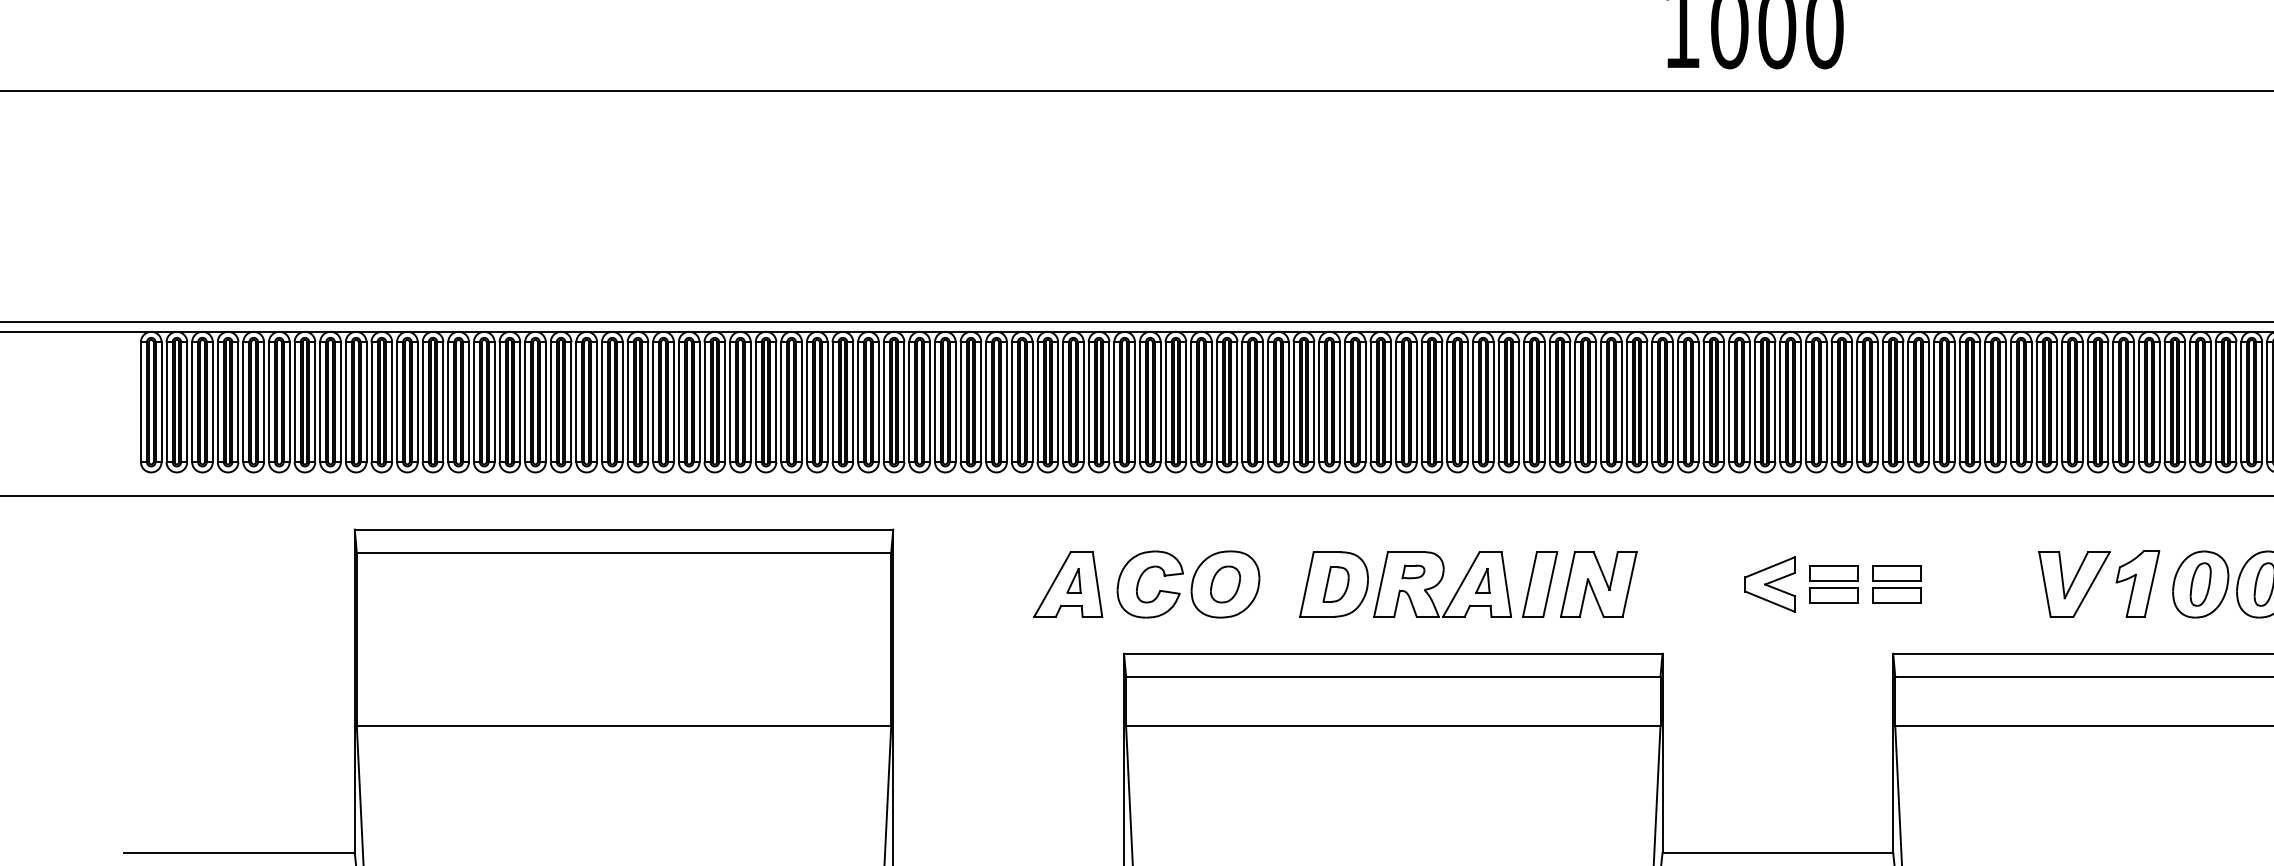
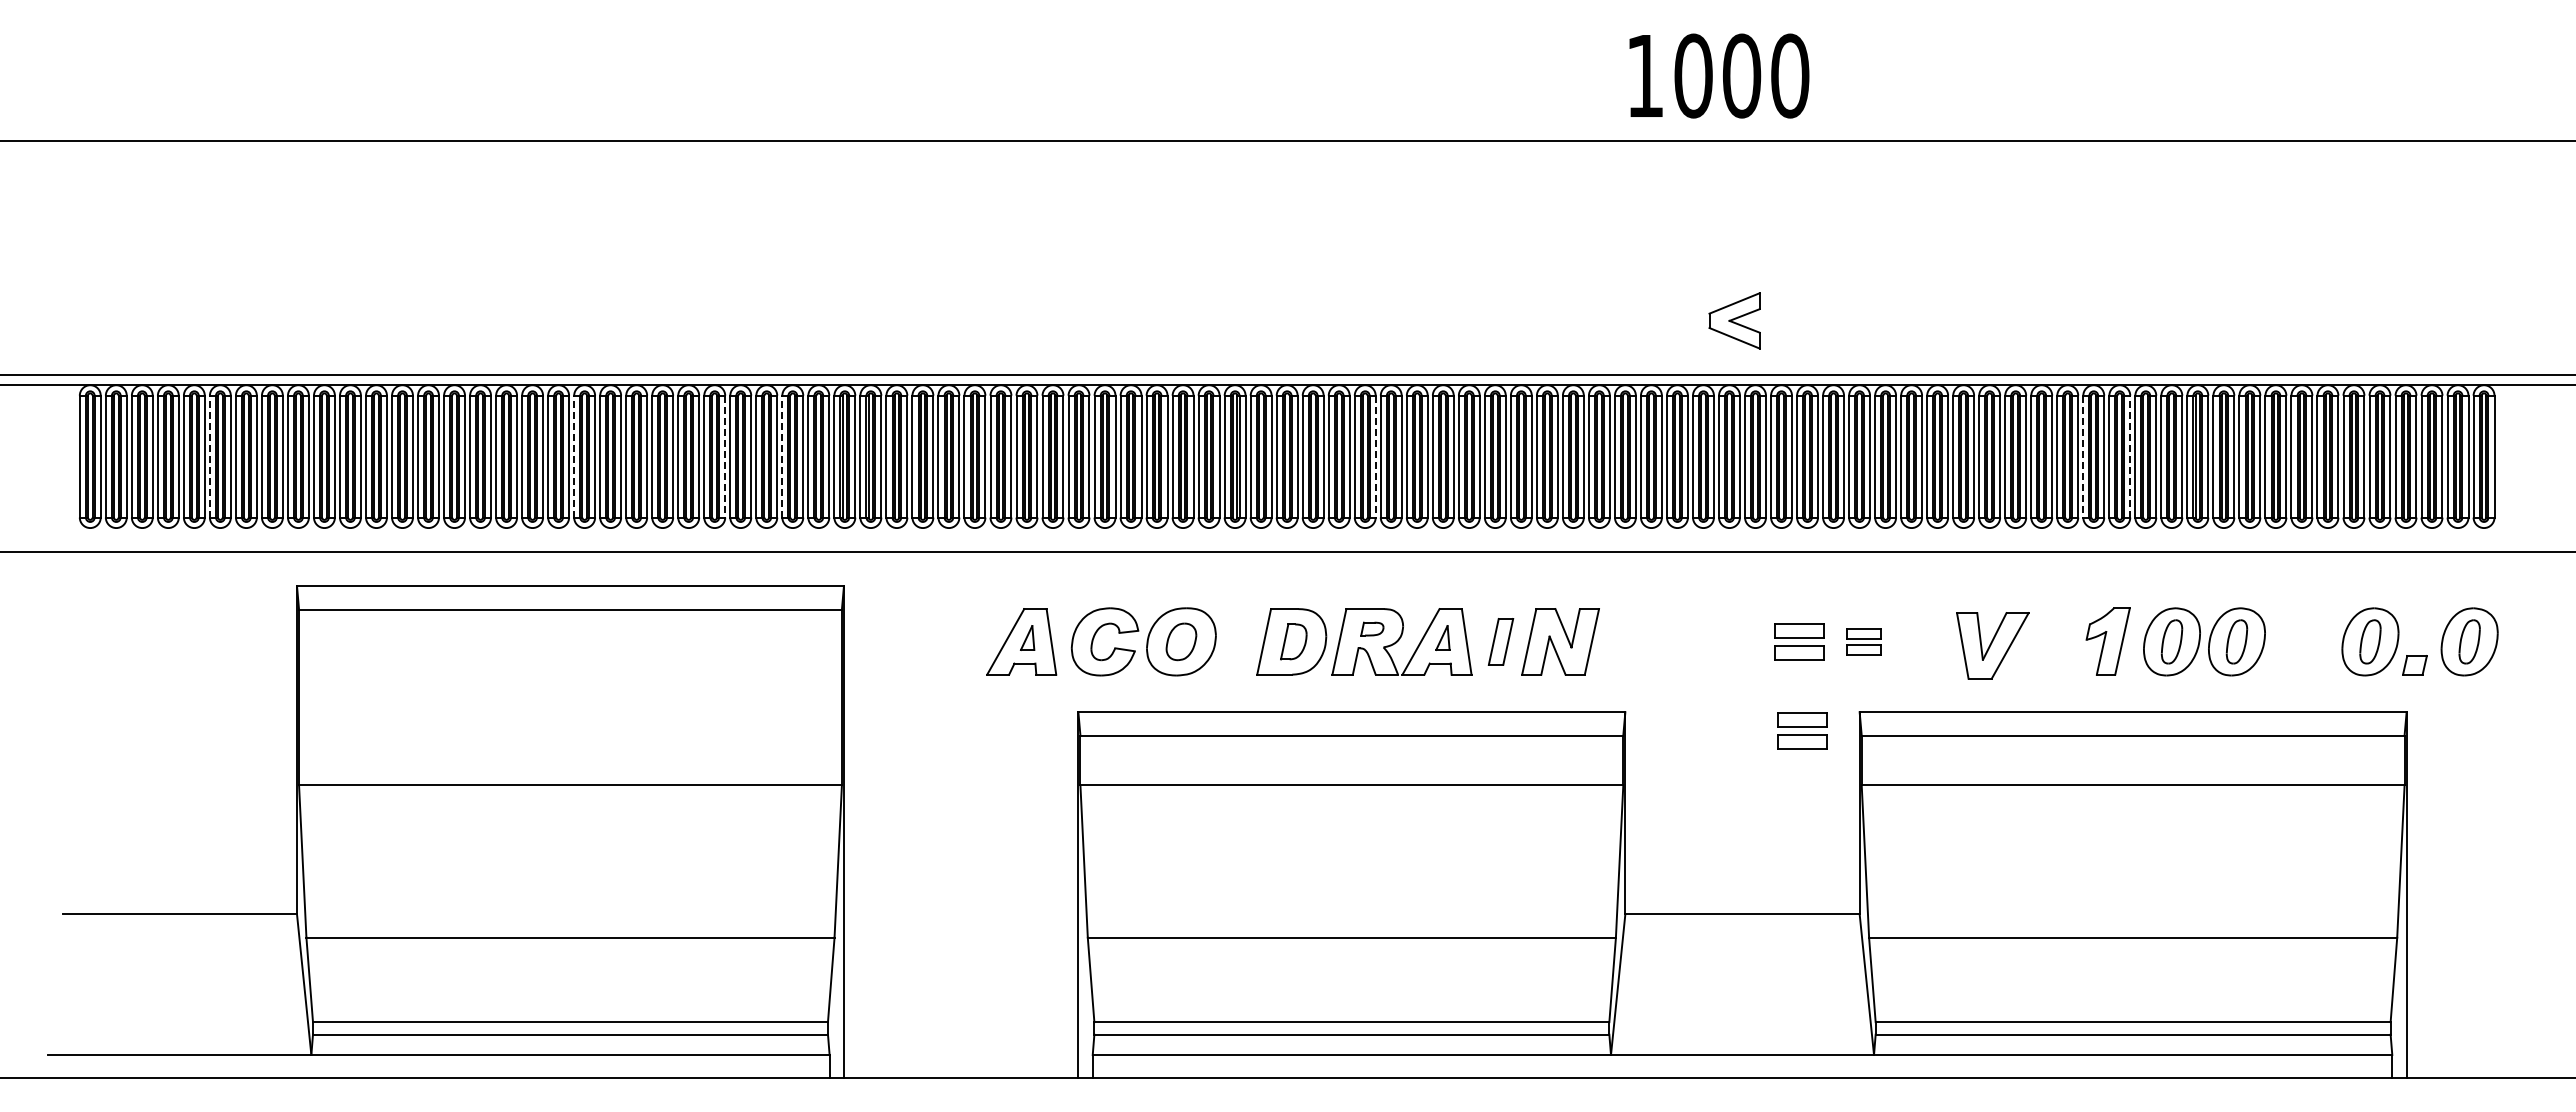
line: (268, 402) -> (209, 456), solid -> dashed
line: (627, 402) -> (574, 456), solid -> dashed
line: (776, 402) -> (725, 456), solid -> dashed
line: (832, 402) -> (782, 456), solid -> dashed
line: (1416, 402) -> (1375, 456), solid -> dashed
line: (2113, 402) -> (2083, 456), solid -> dashed
line: (2159, 402) -> (2130, 456), solid -> dashed
part: (1539, 584) -> (1500, 641), size x0.7
part: (1769, 584) -> (1734, 320), moved
part: (1896, 584) -> (1863, 641), size x0.7
part: (2074, 584) -> (1992, 645), moved
part: (1836, 671) -> (1802, 730), added

